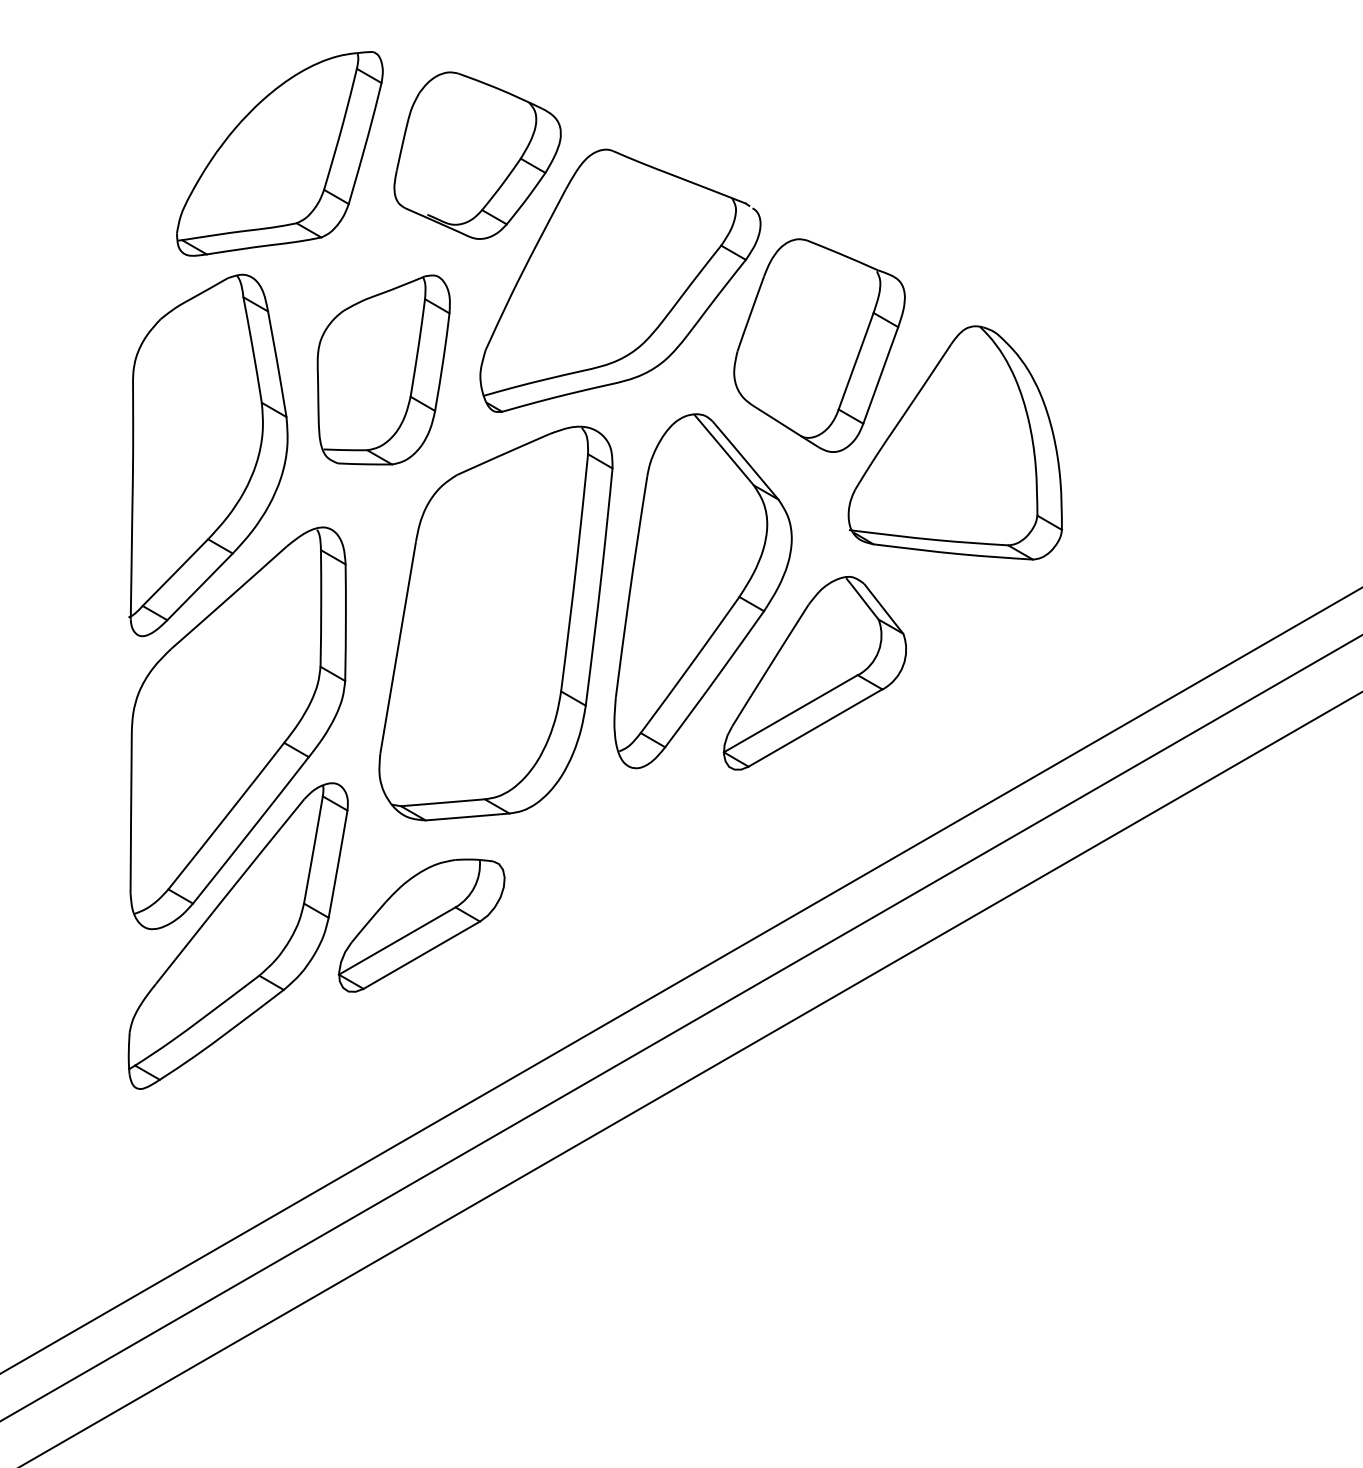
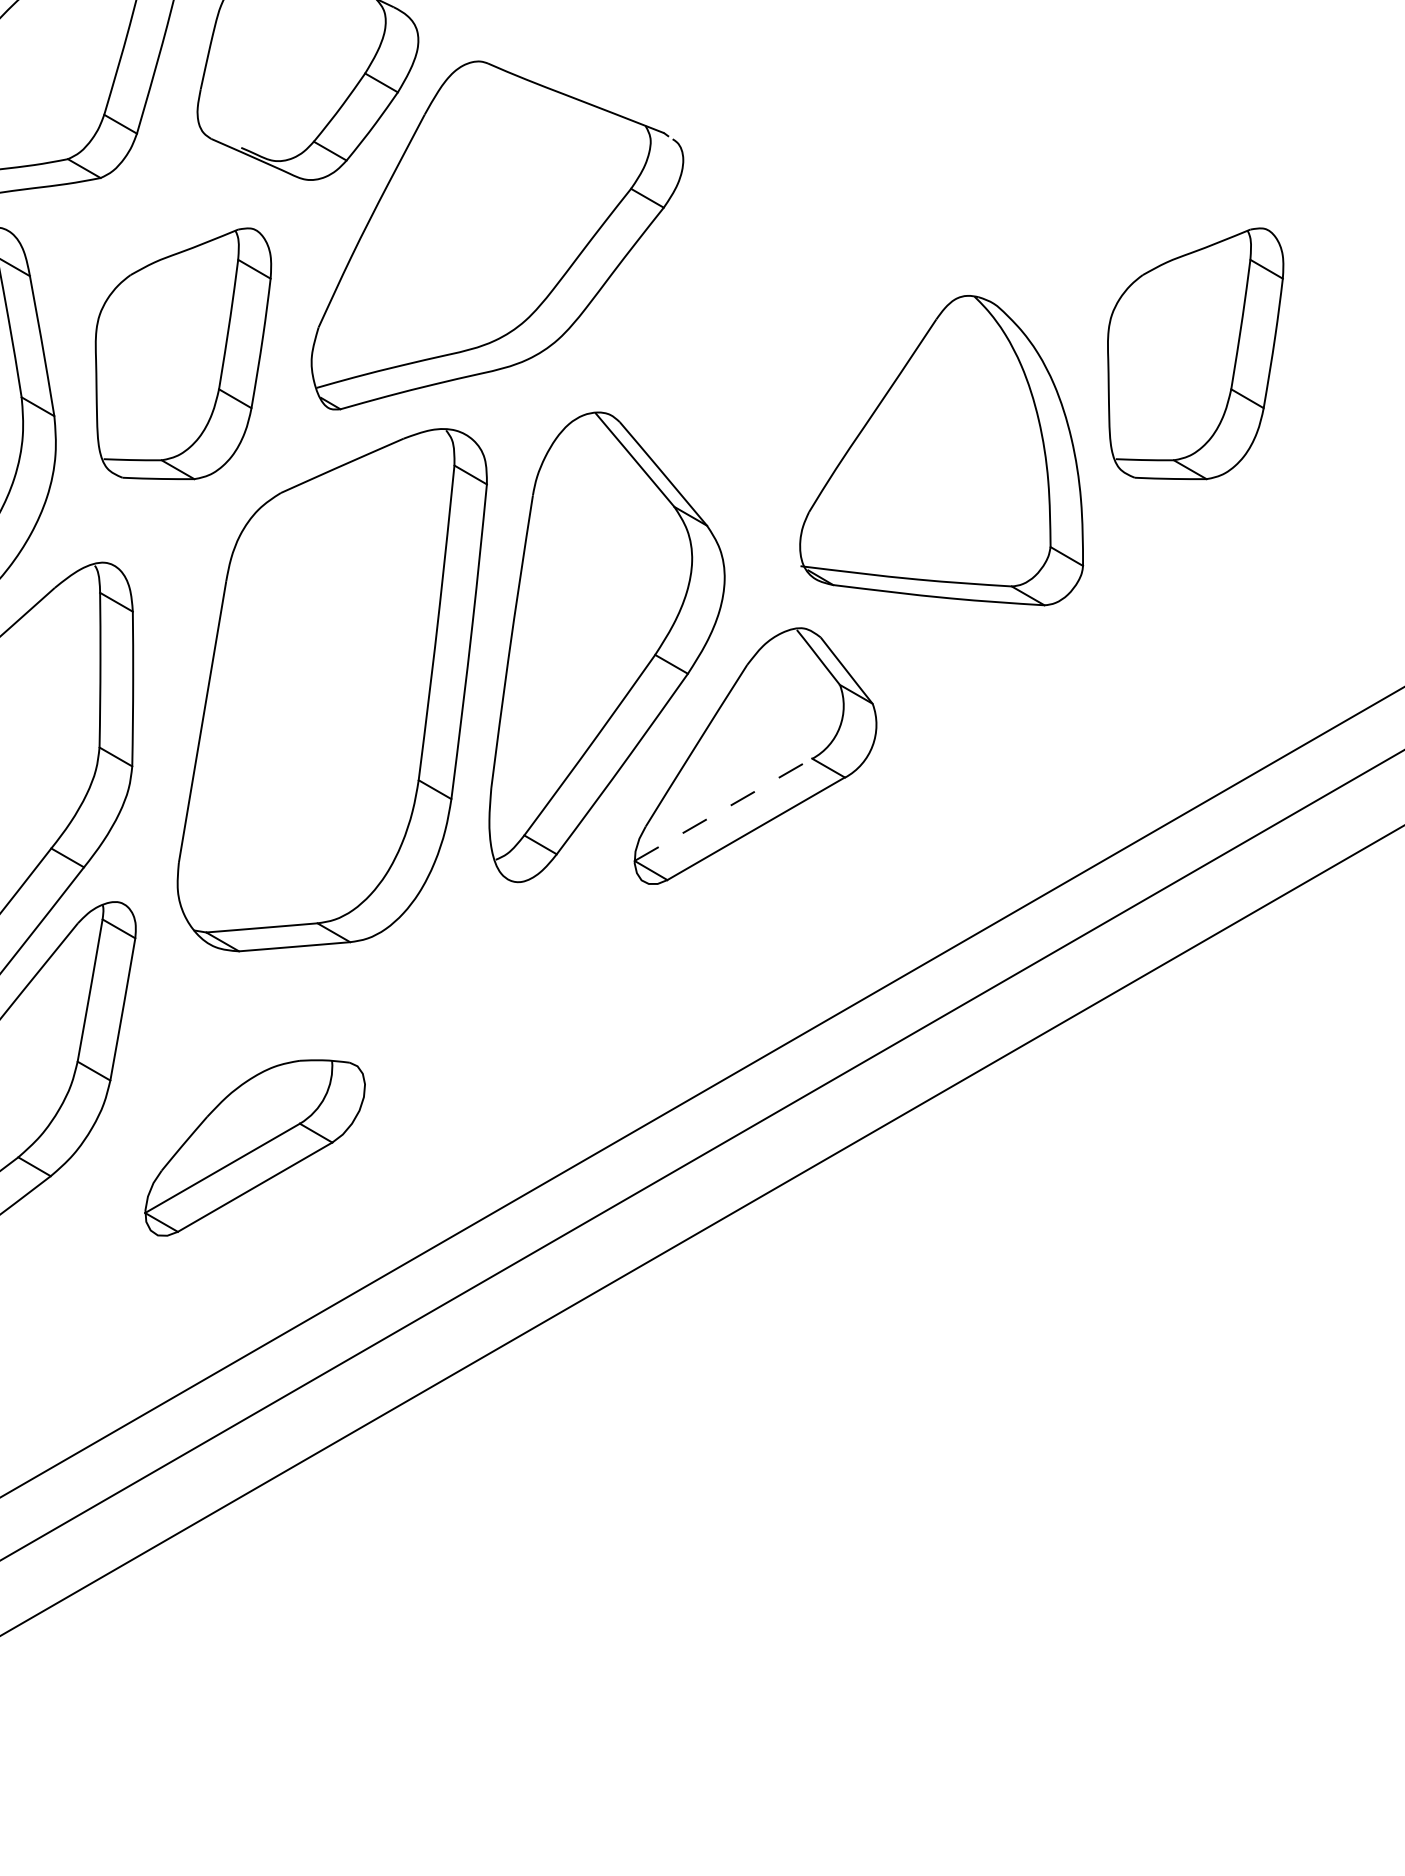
part: (819, 345) -> (761, 321), removed
part: (1146, 369) -> (1195, 353), added
line: (791, 713) -> (724, 809), solid -> dashed
part: (421, 925) -> (254, 1147), moved

